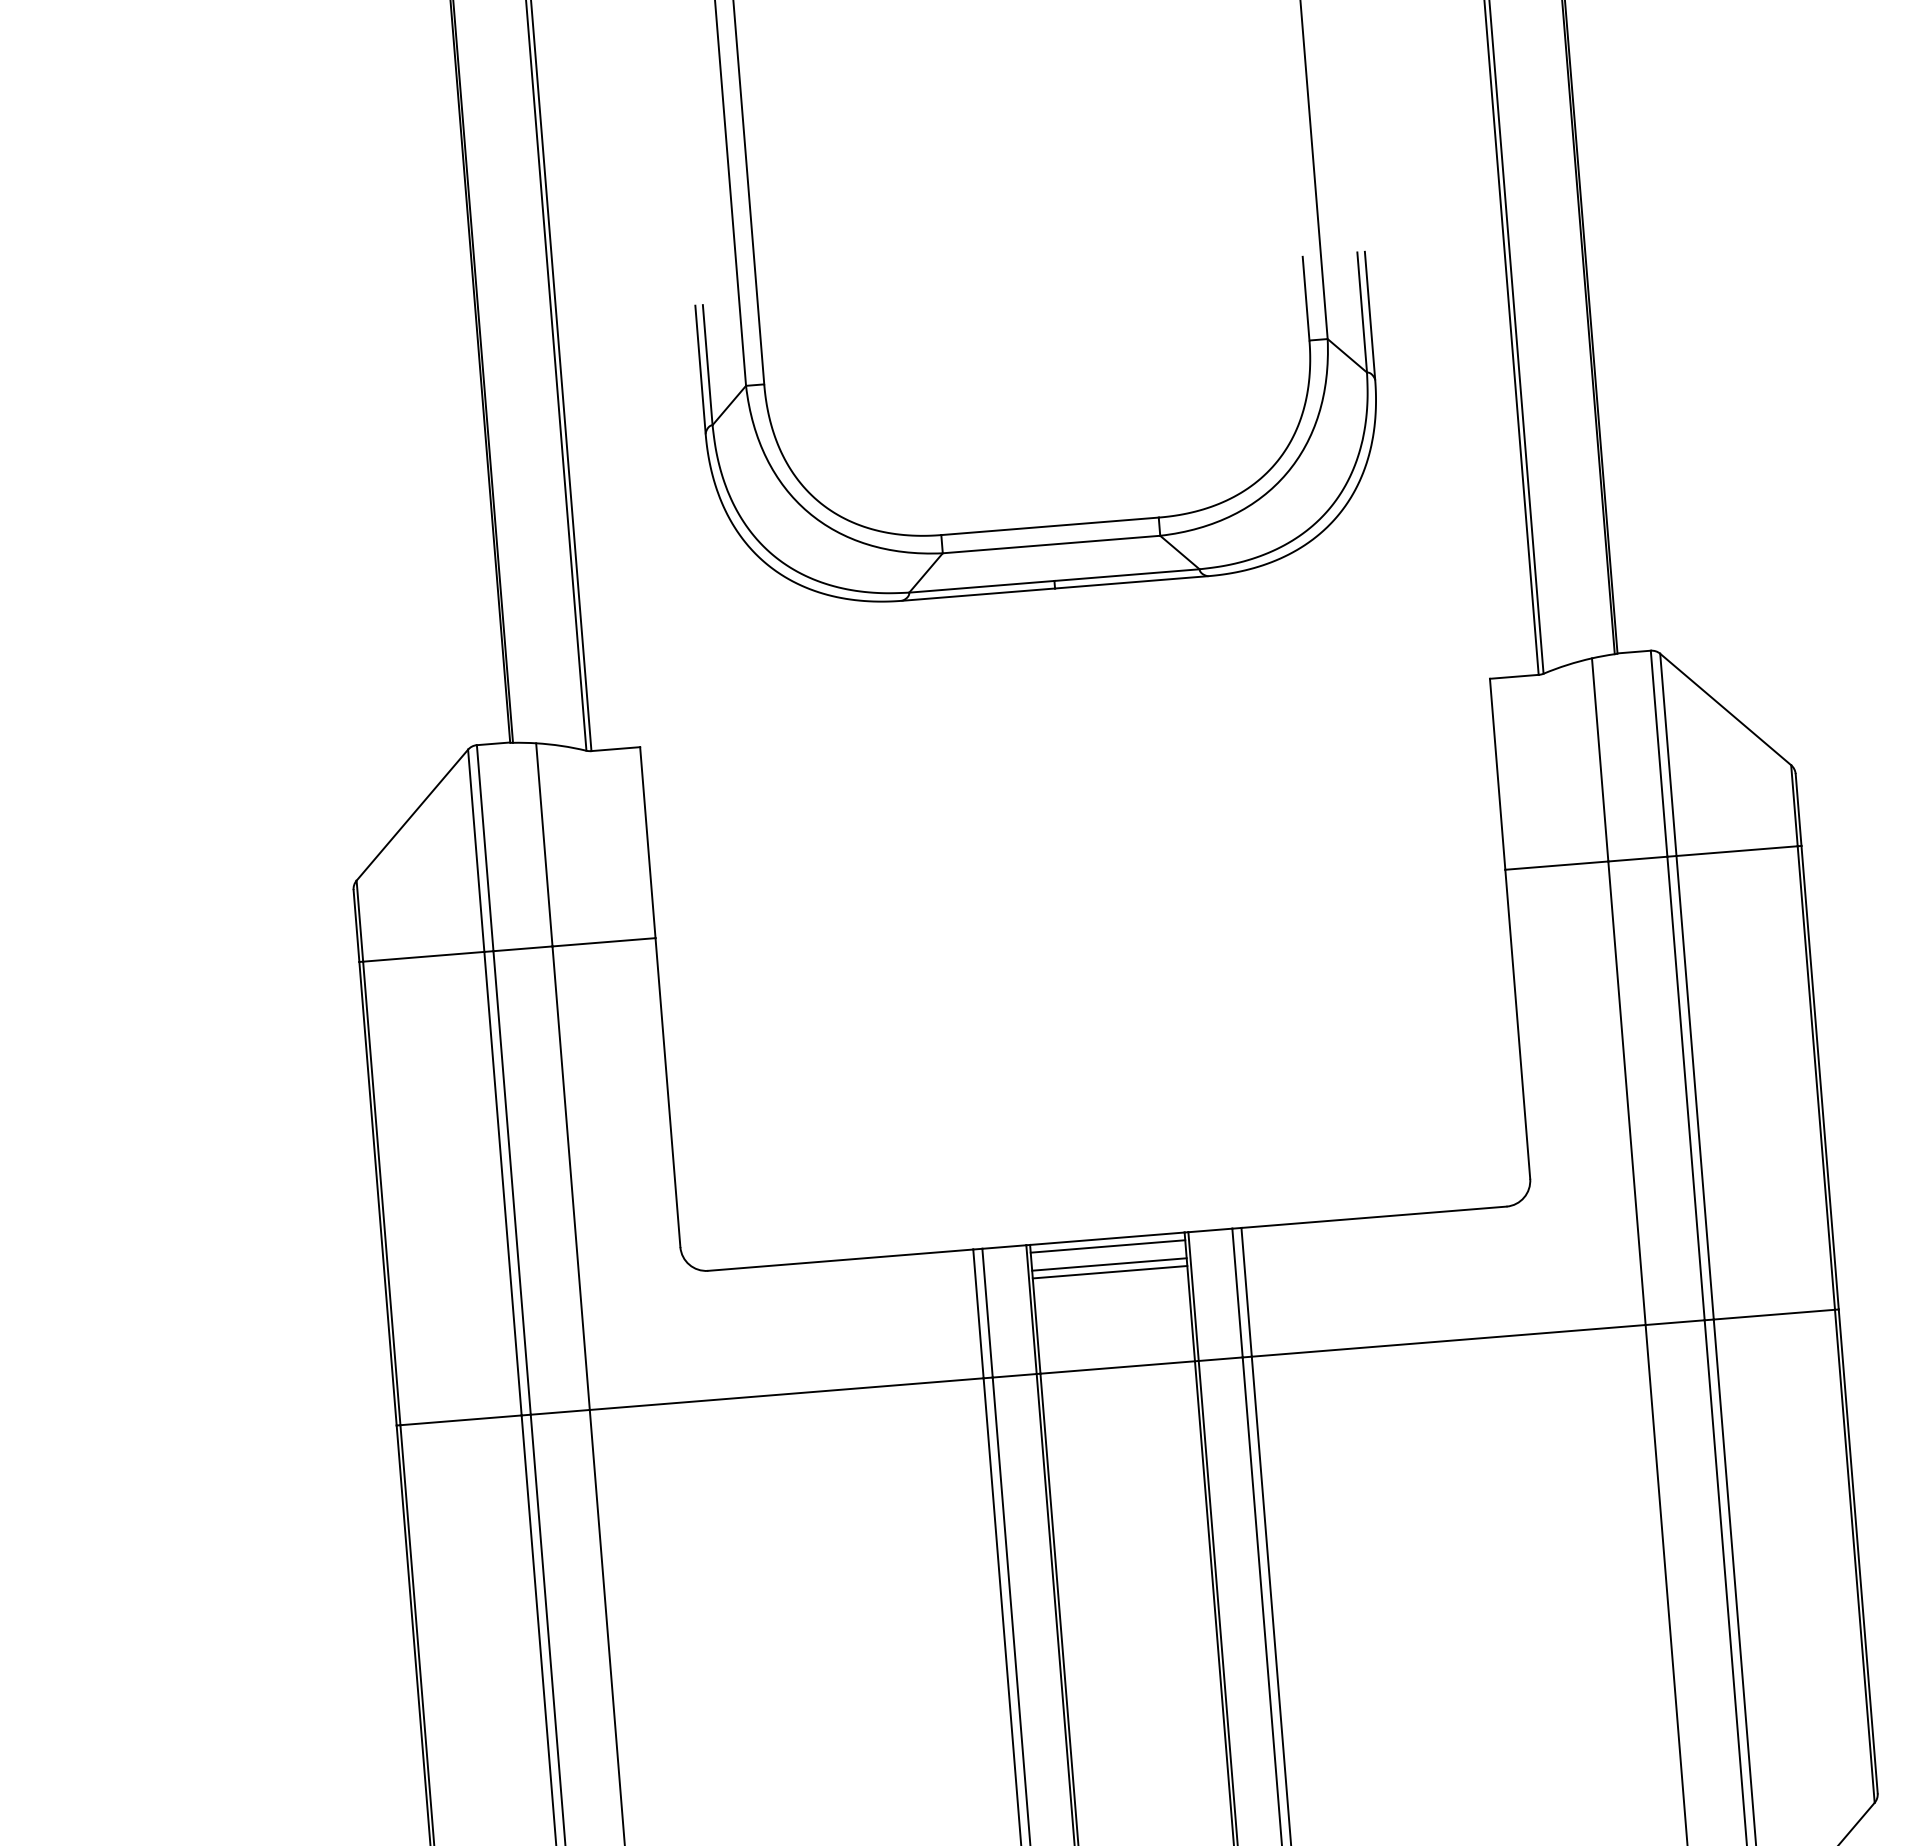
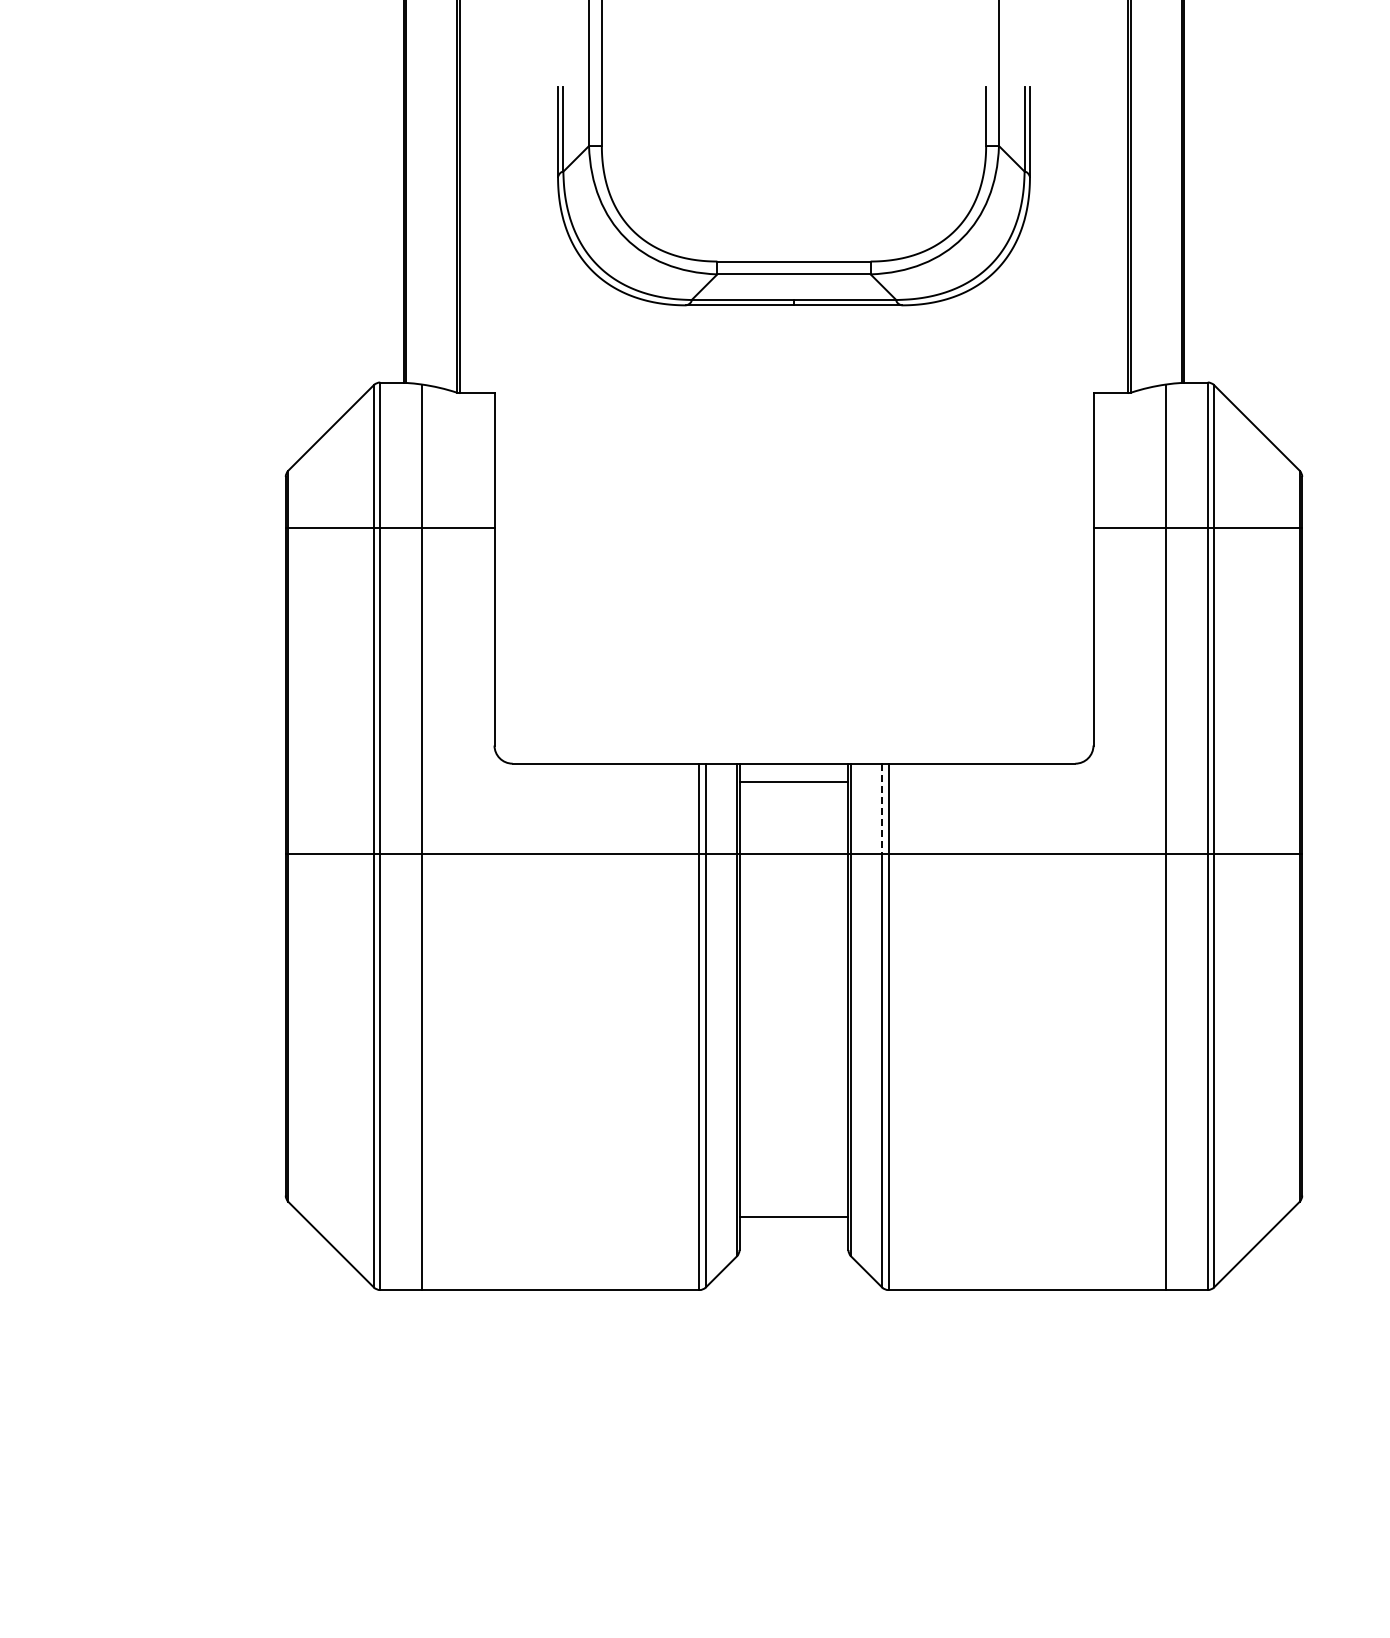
line: (1107, 1247) -> (793, 769), removed
line: (1109, 1272) -> (793, 787), removed
line: (1238, 1293) -> (882, 809), solid -> dashed

